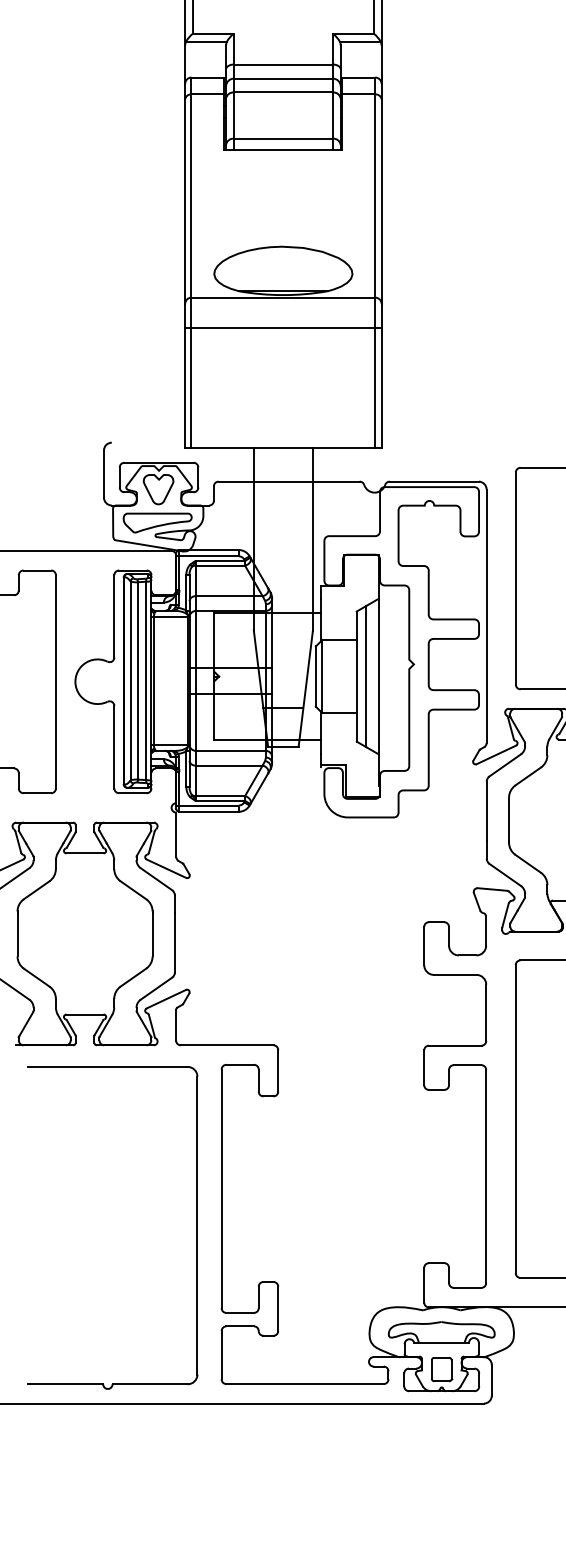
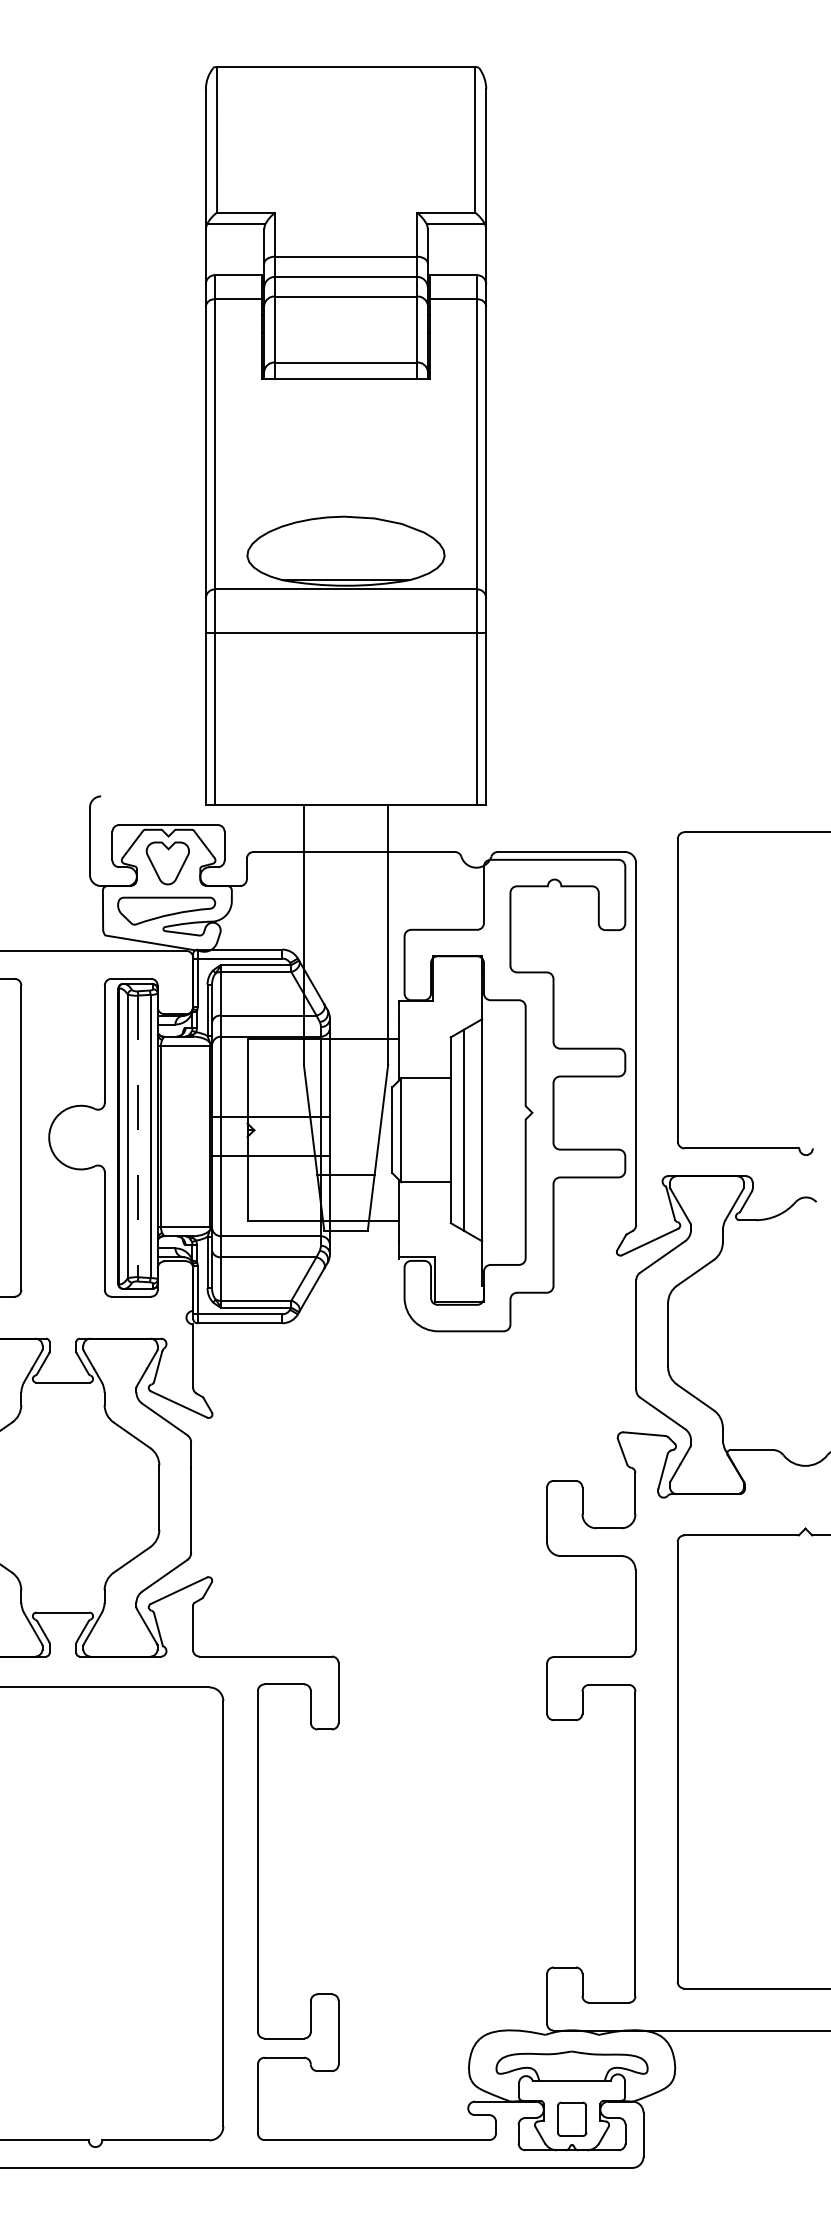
line: (137, 680) -> (138, 1136), solid -> dashed

